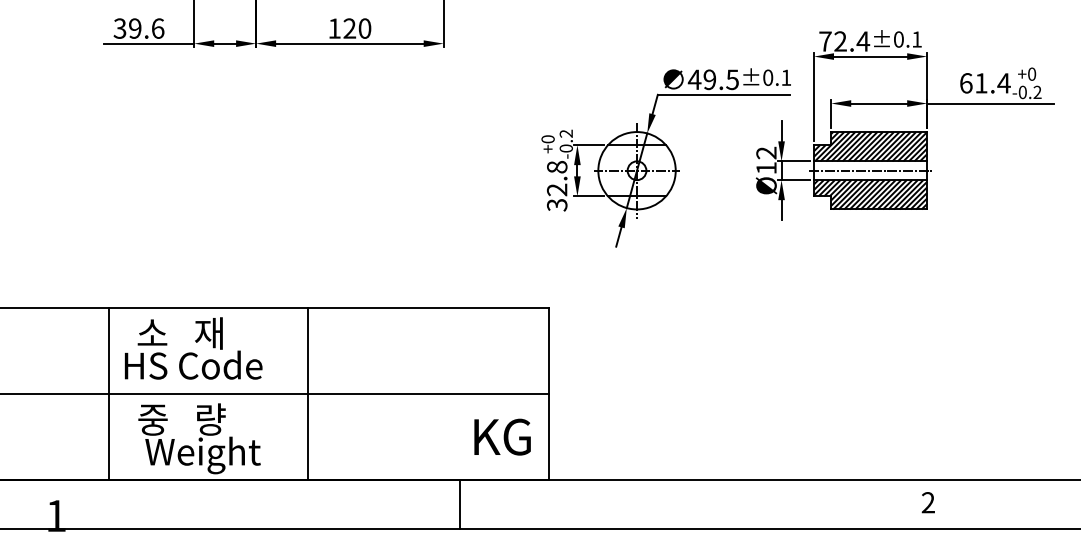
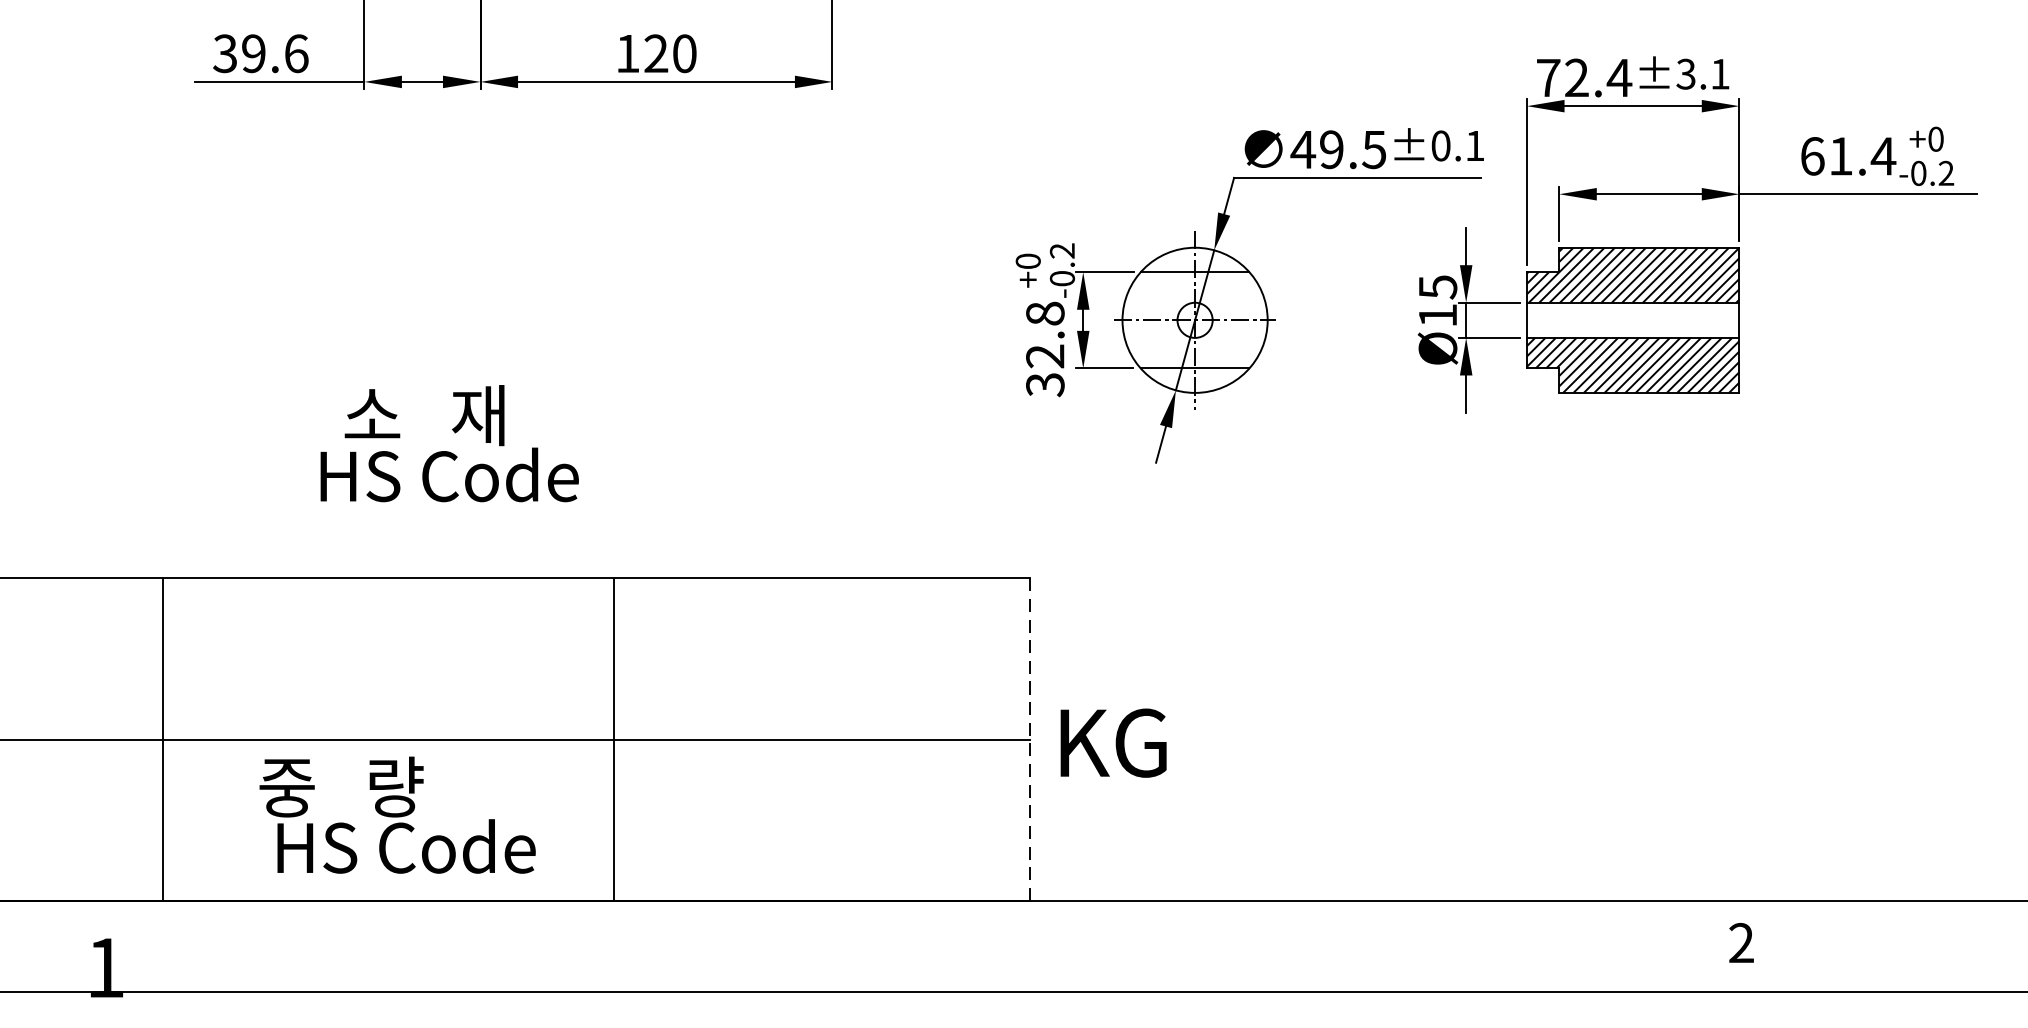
text: (898, 39) -> (1685, 74), ±0.1 -> ±3.1
text: (766, 152) -> (1437, 286), Ø12 -> Ø15
line: (870, 170) -> (1633, 319), removed
text: (193, 348) -> (449, 443), moved
line: (108, 394) -> (162, 740), moved
line: (308, 394) -> (614, 740), moved
line: (549, 394) -> (1030, 740), solid -> dashed
text: (502, 436) -> (1113, 741), moved
text: (215, 455) -> (404, 854), Weight -> HS Code
line: (460, 504) -> (863, 946), removed

